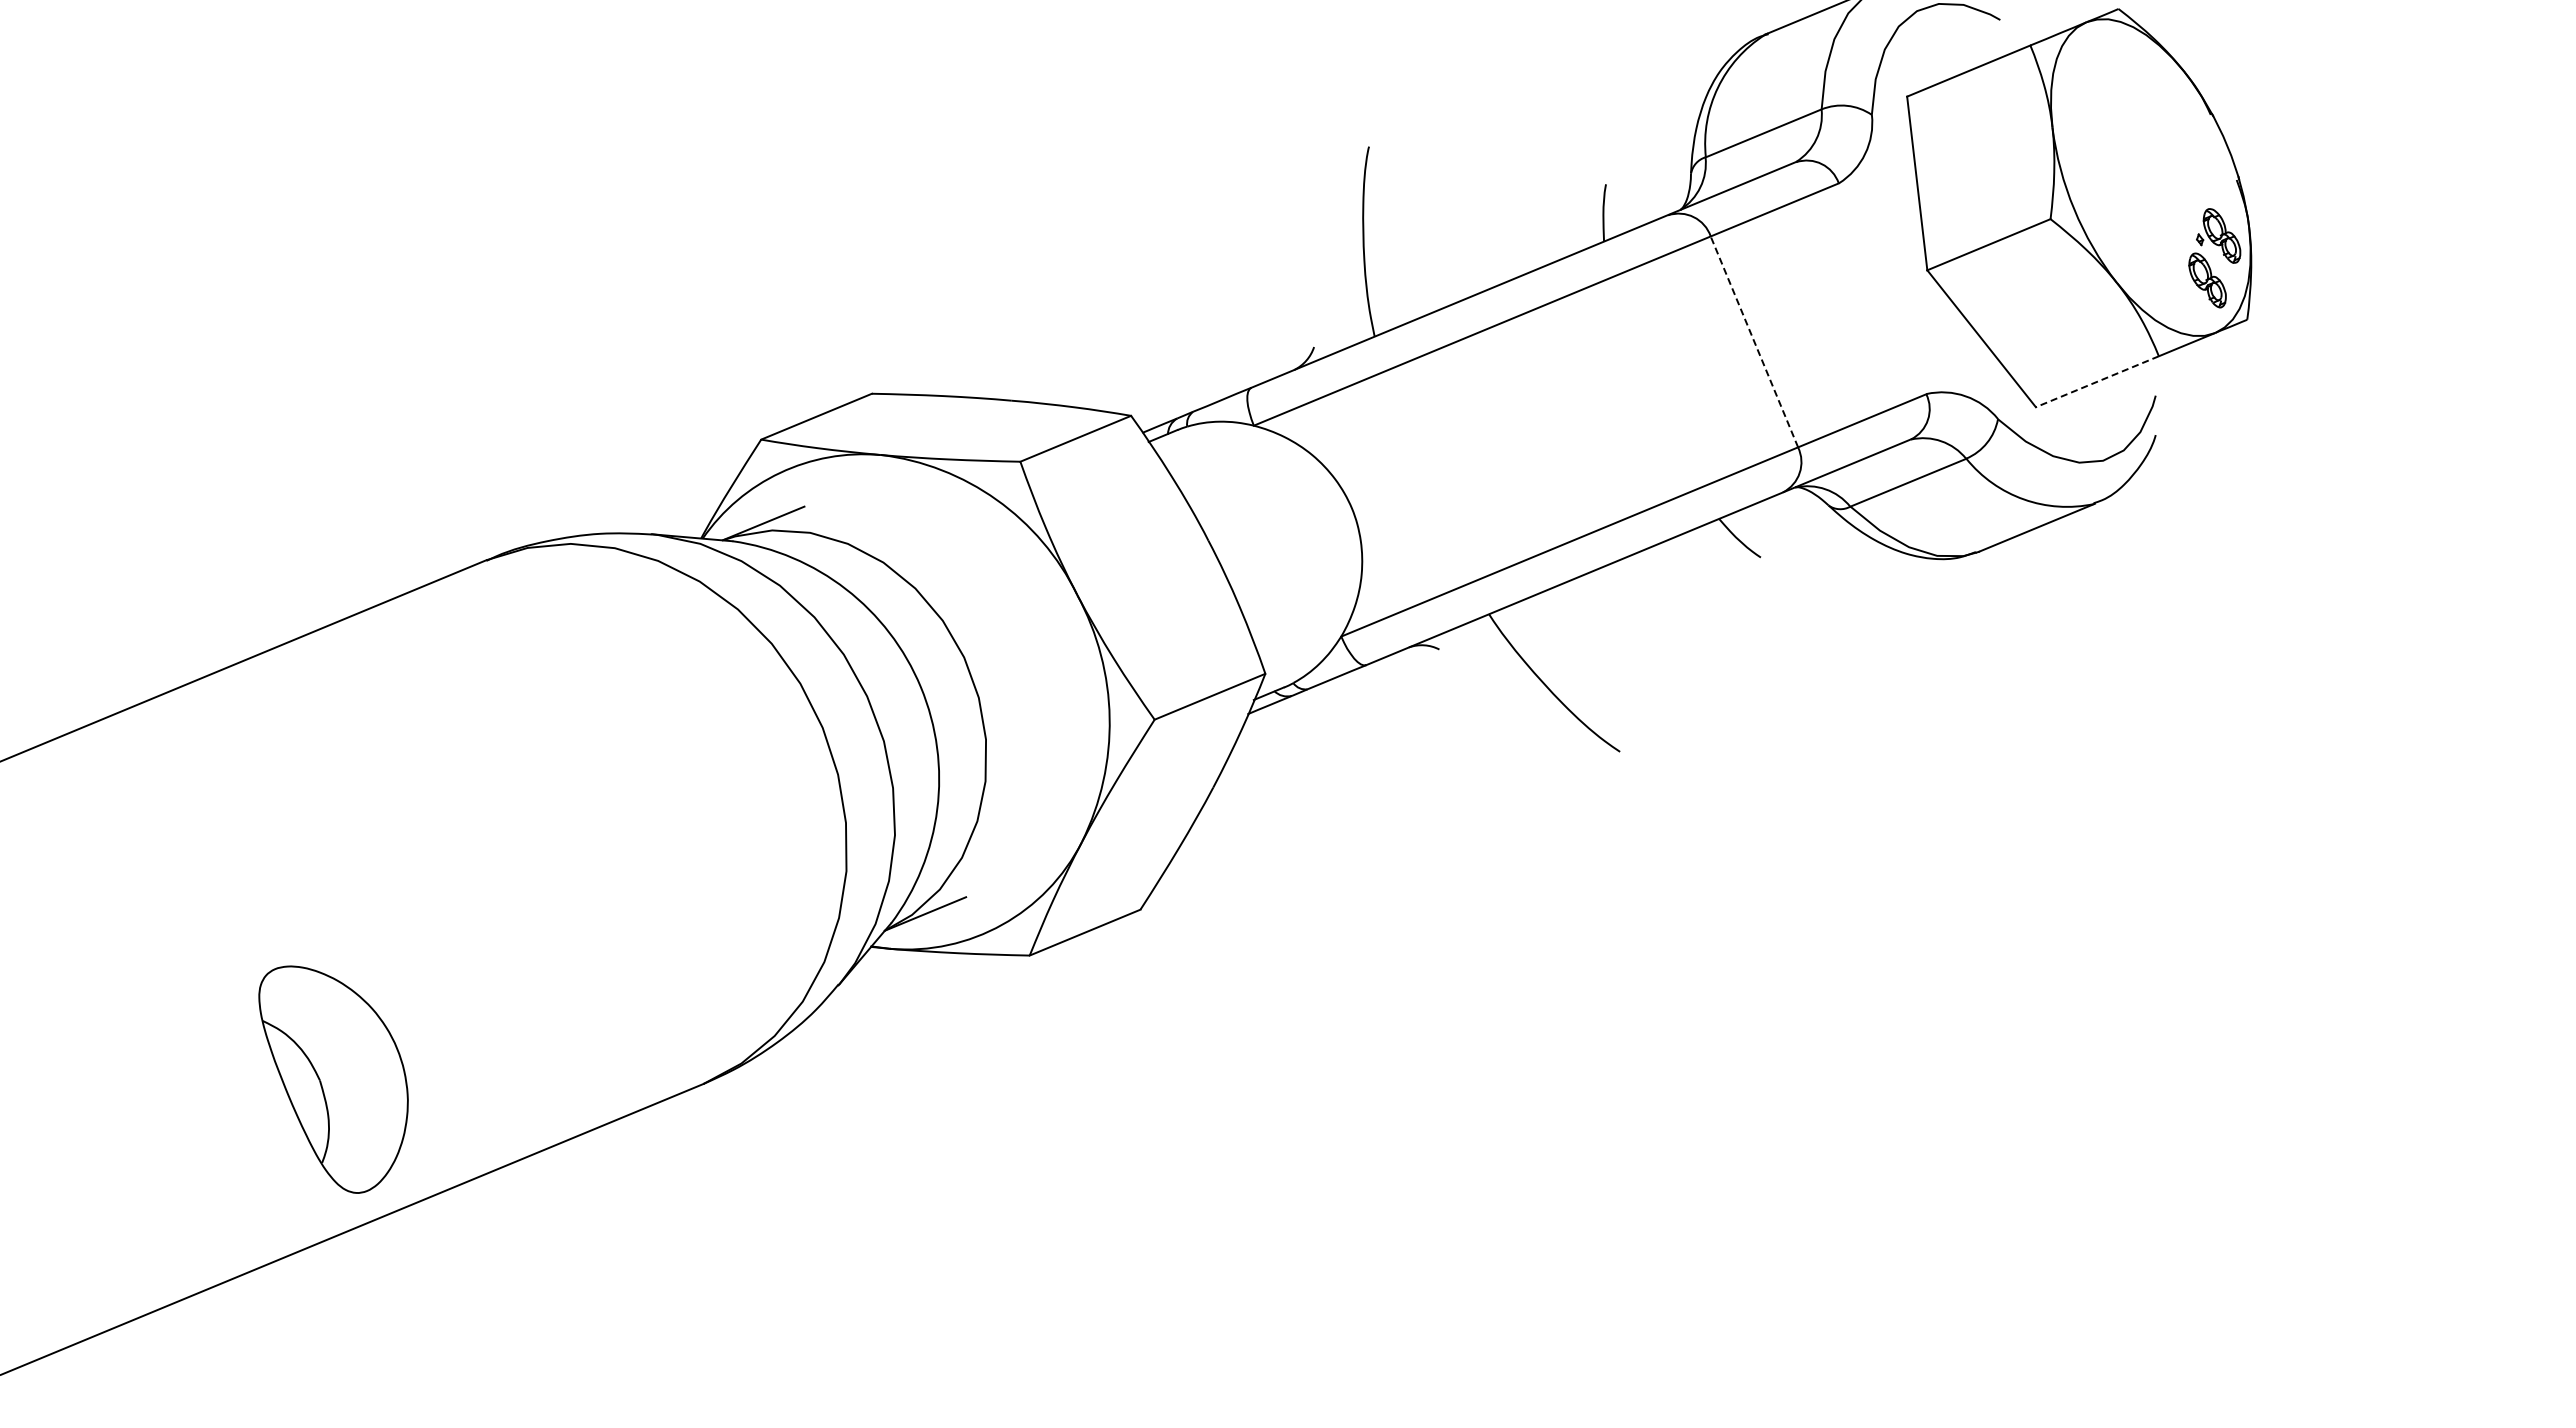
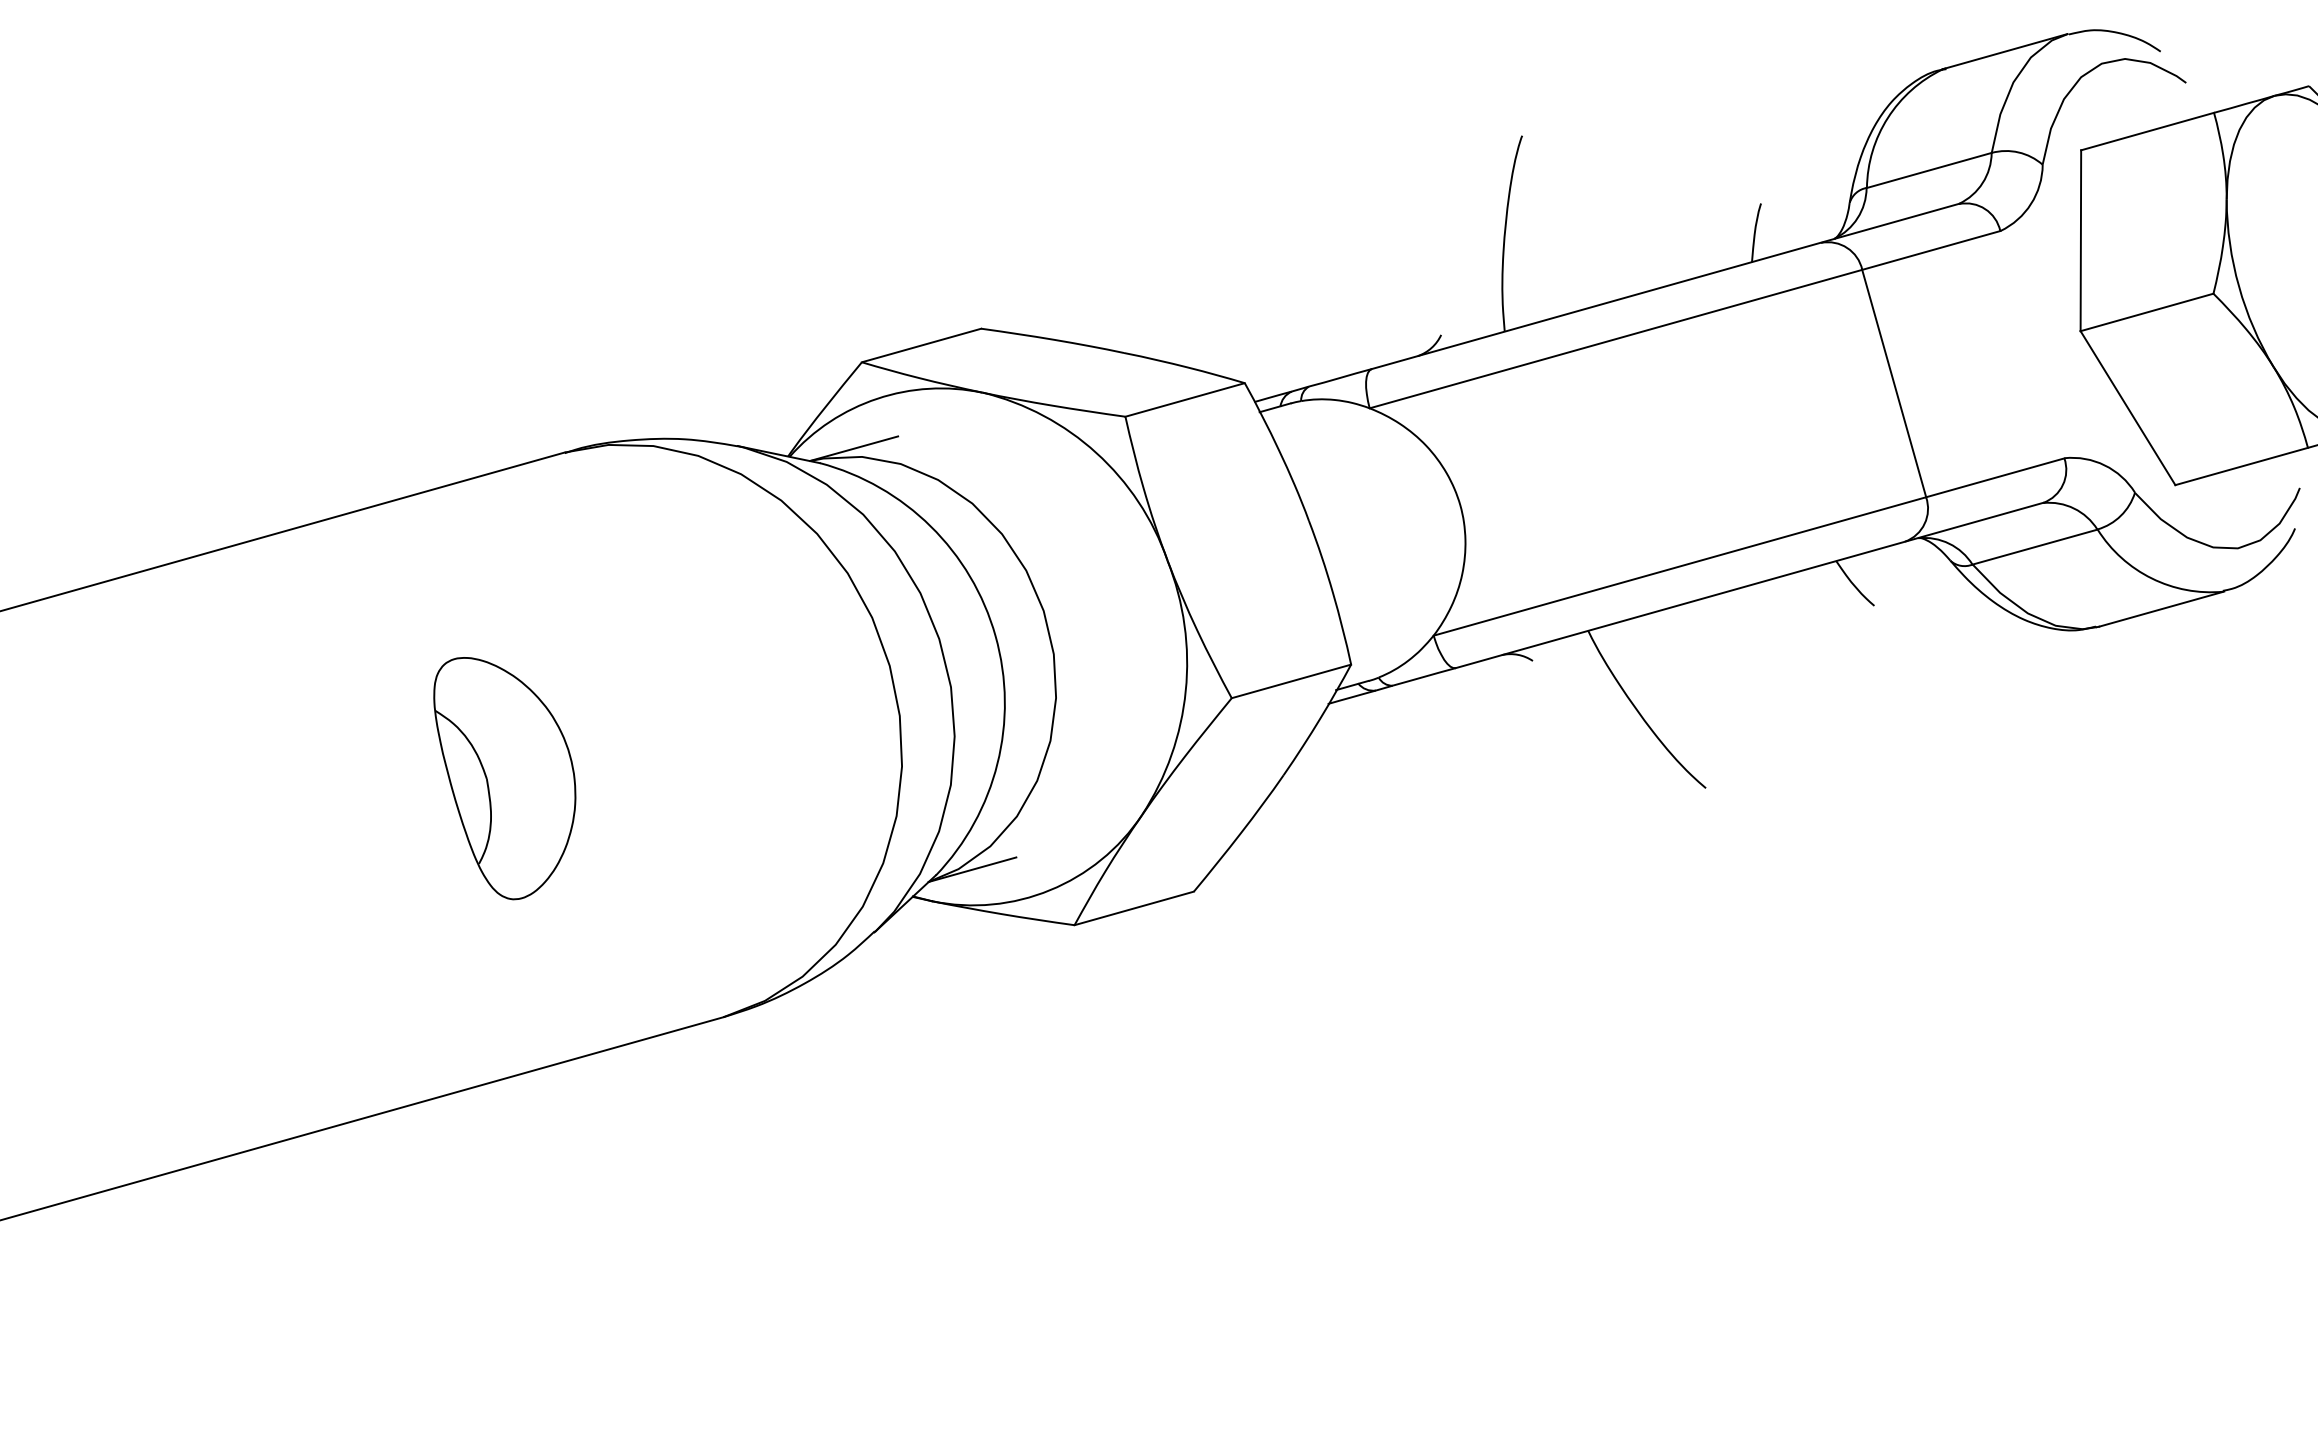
line: (1754, 341) -> (1894, 383), dashed -> solid
line: (2097, 381) -> (2241, 466), dashed -> solid
part: (333, 1079) -> (500, 779), moved

